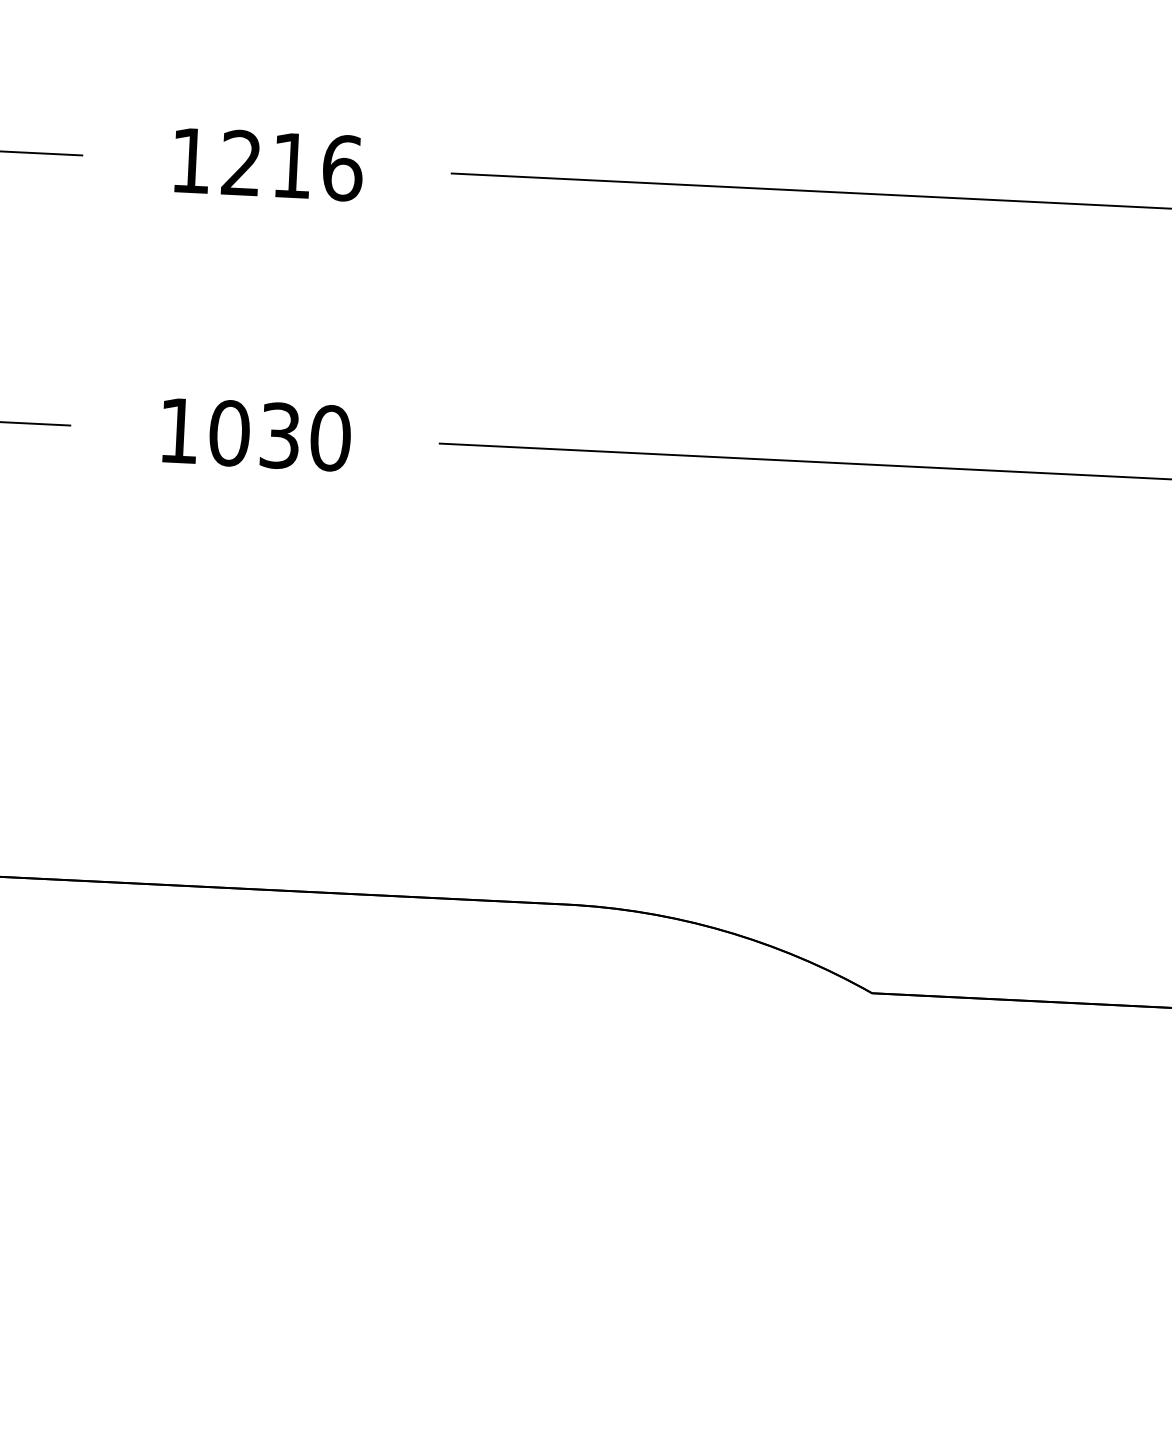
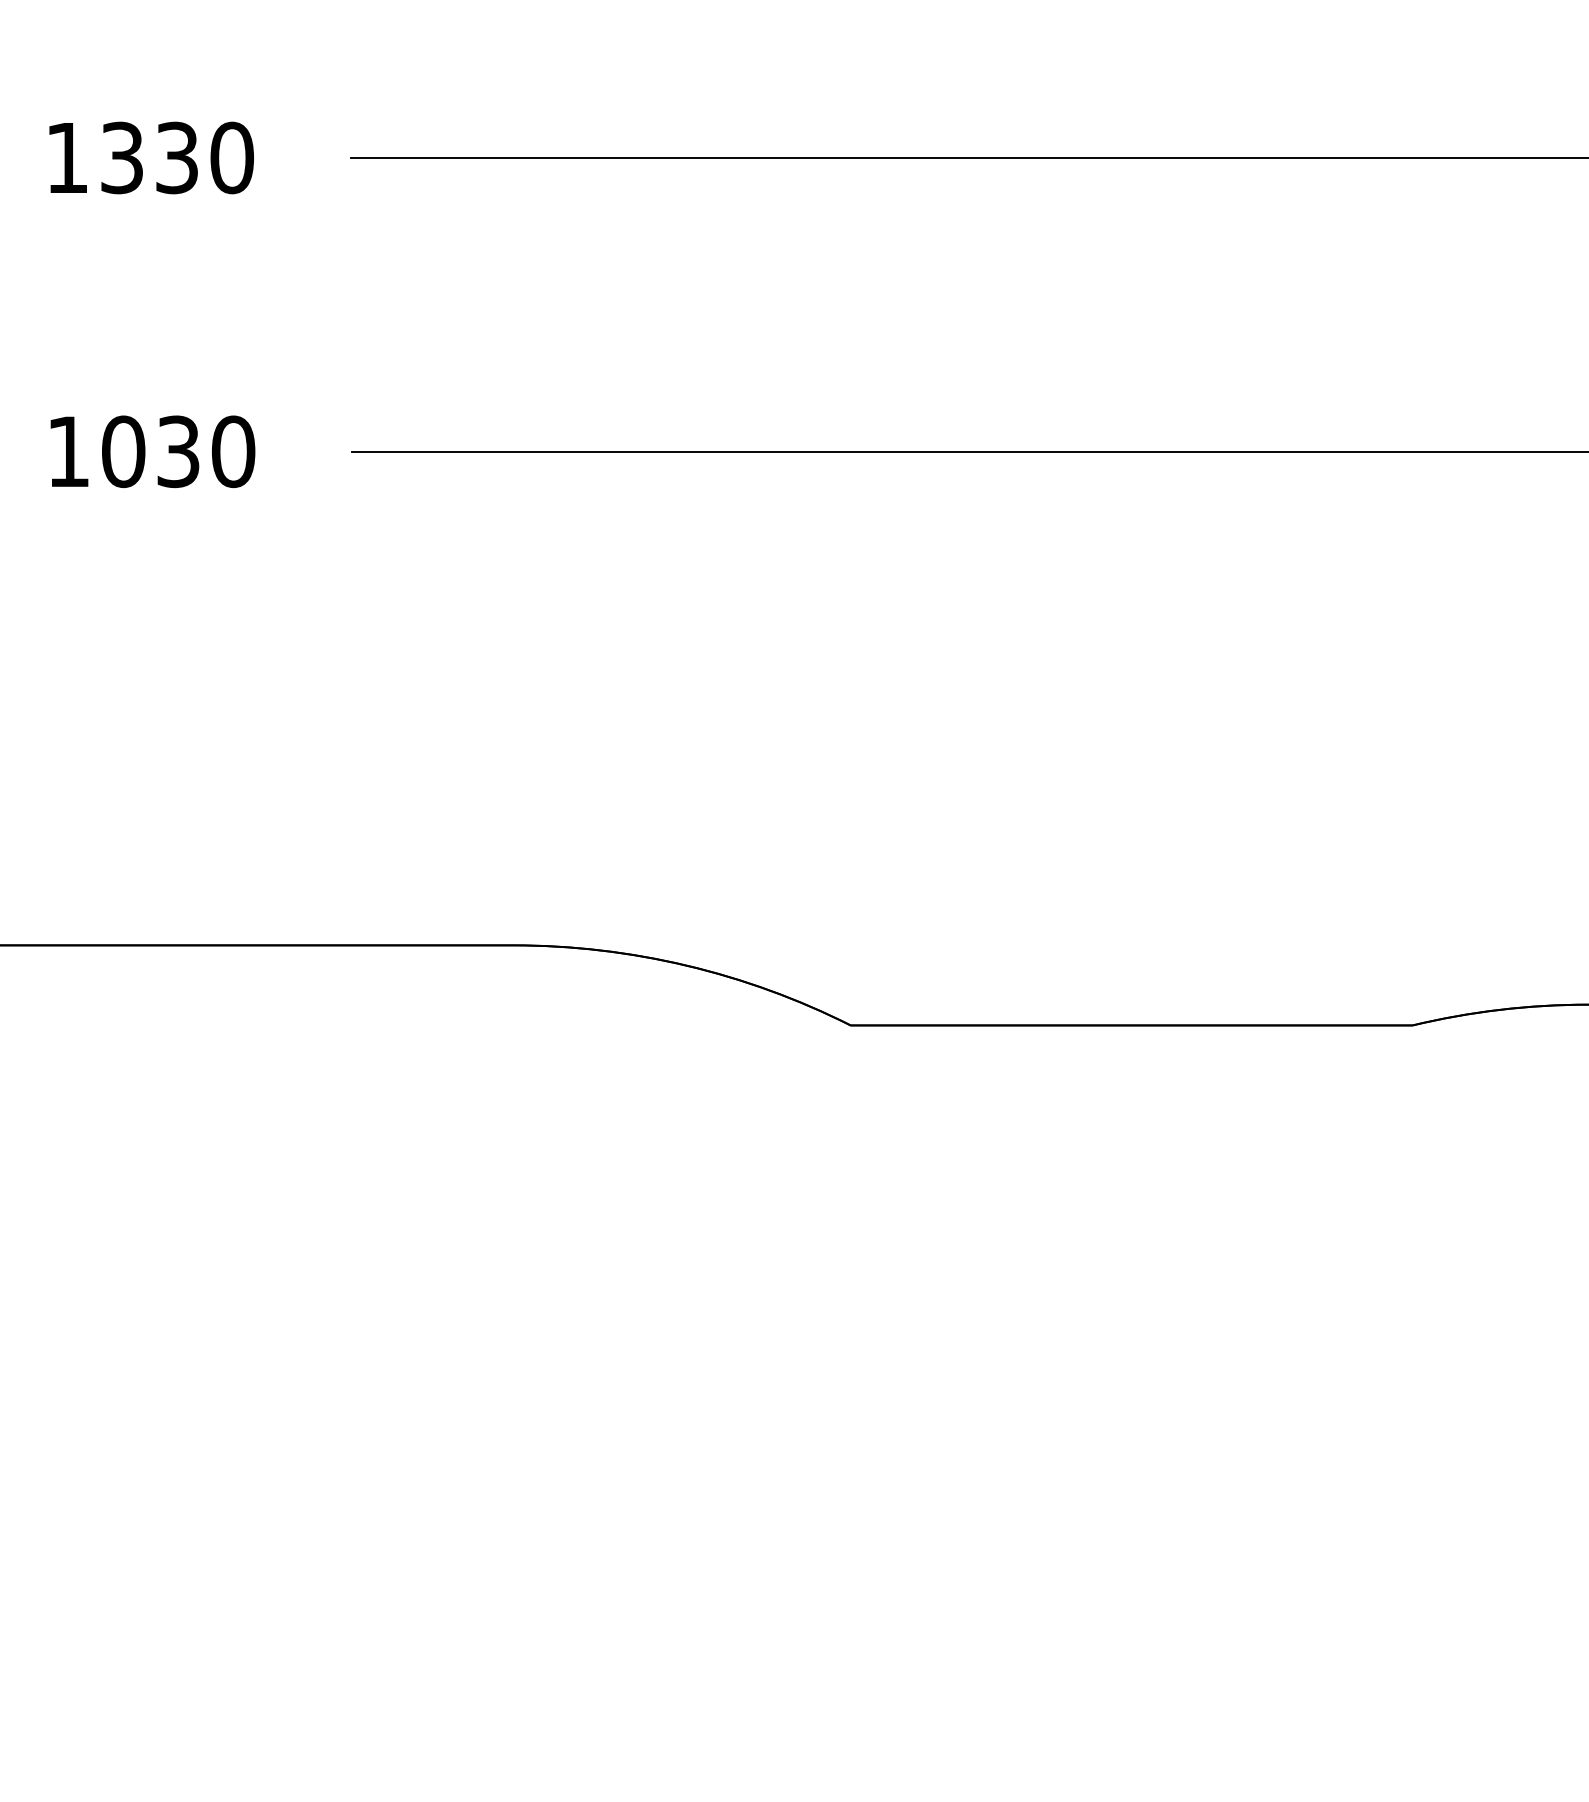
text: (292, 165) -> (177, 157), 1216 -> 1330

